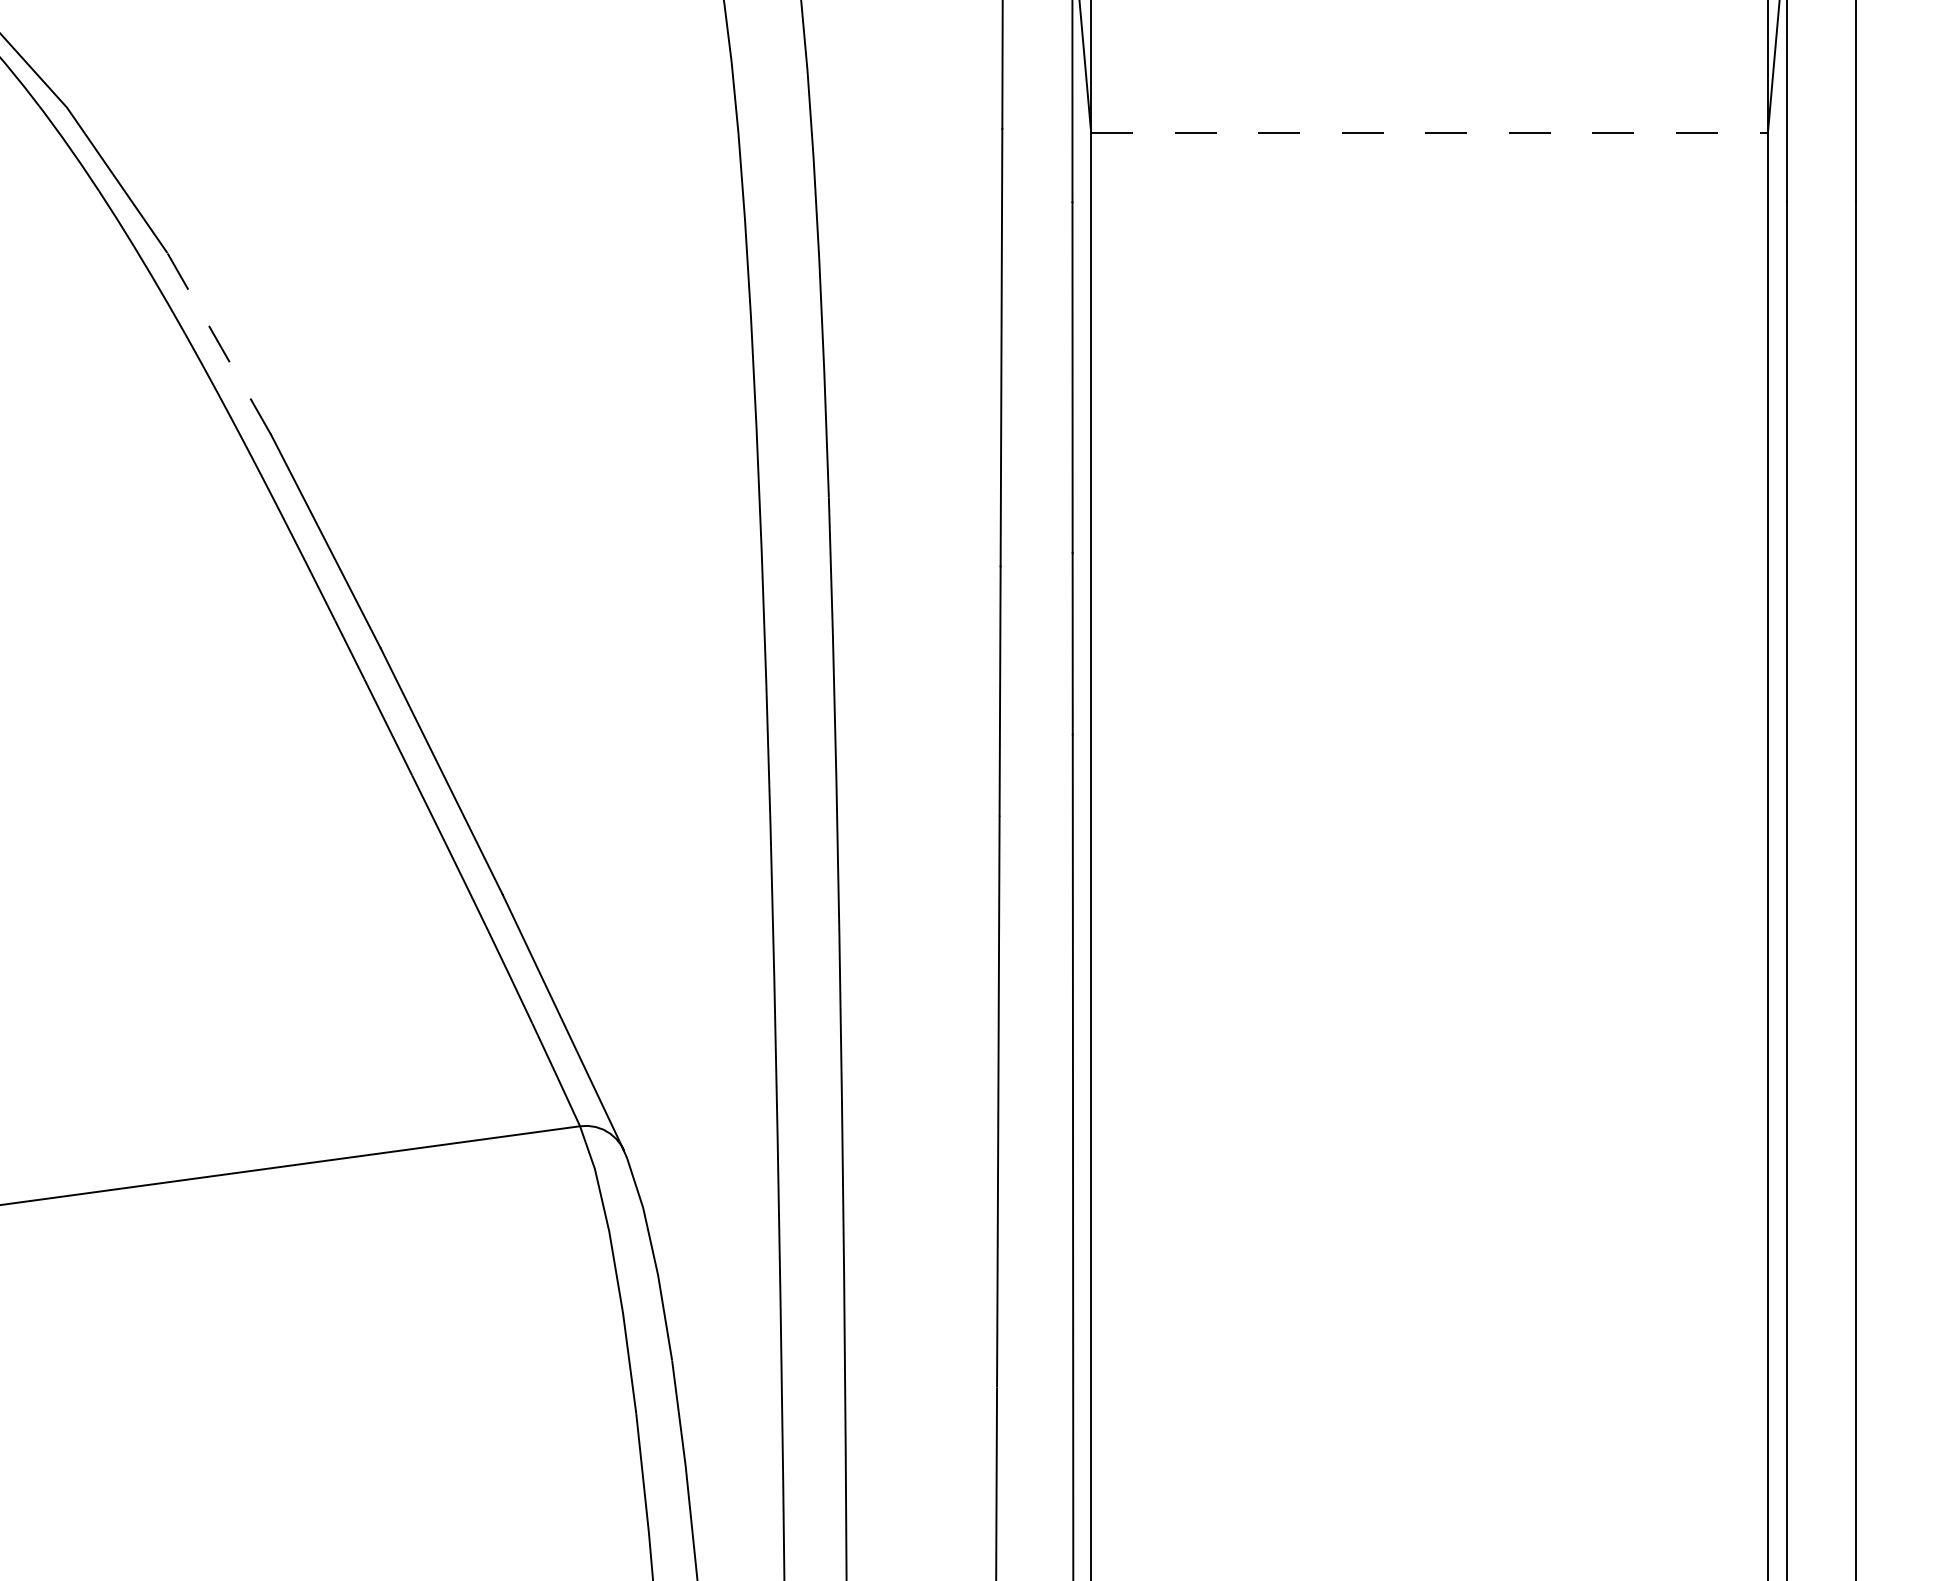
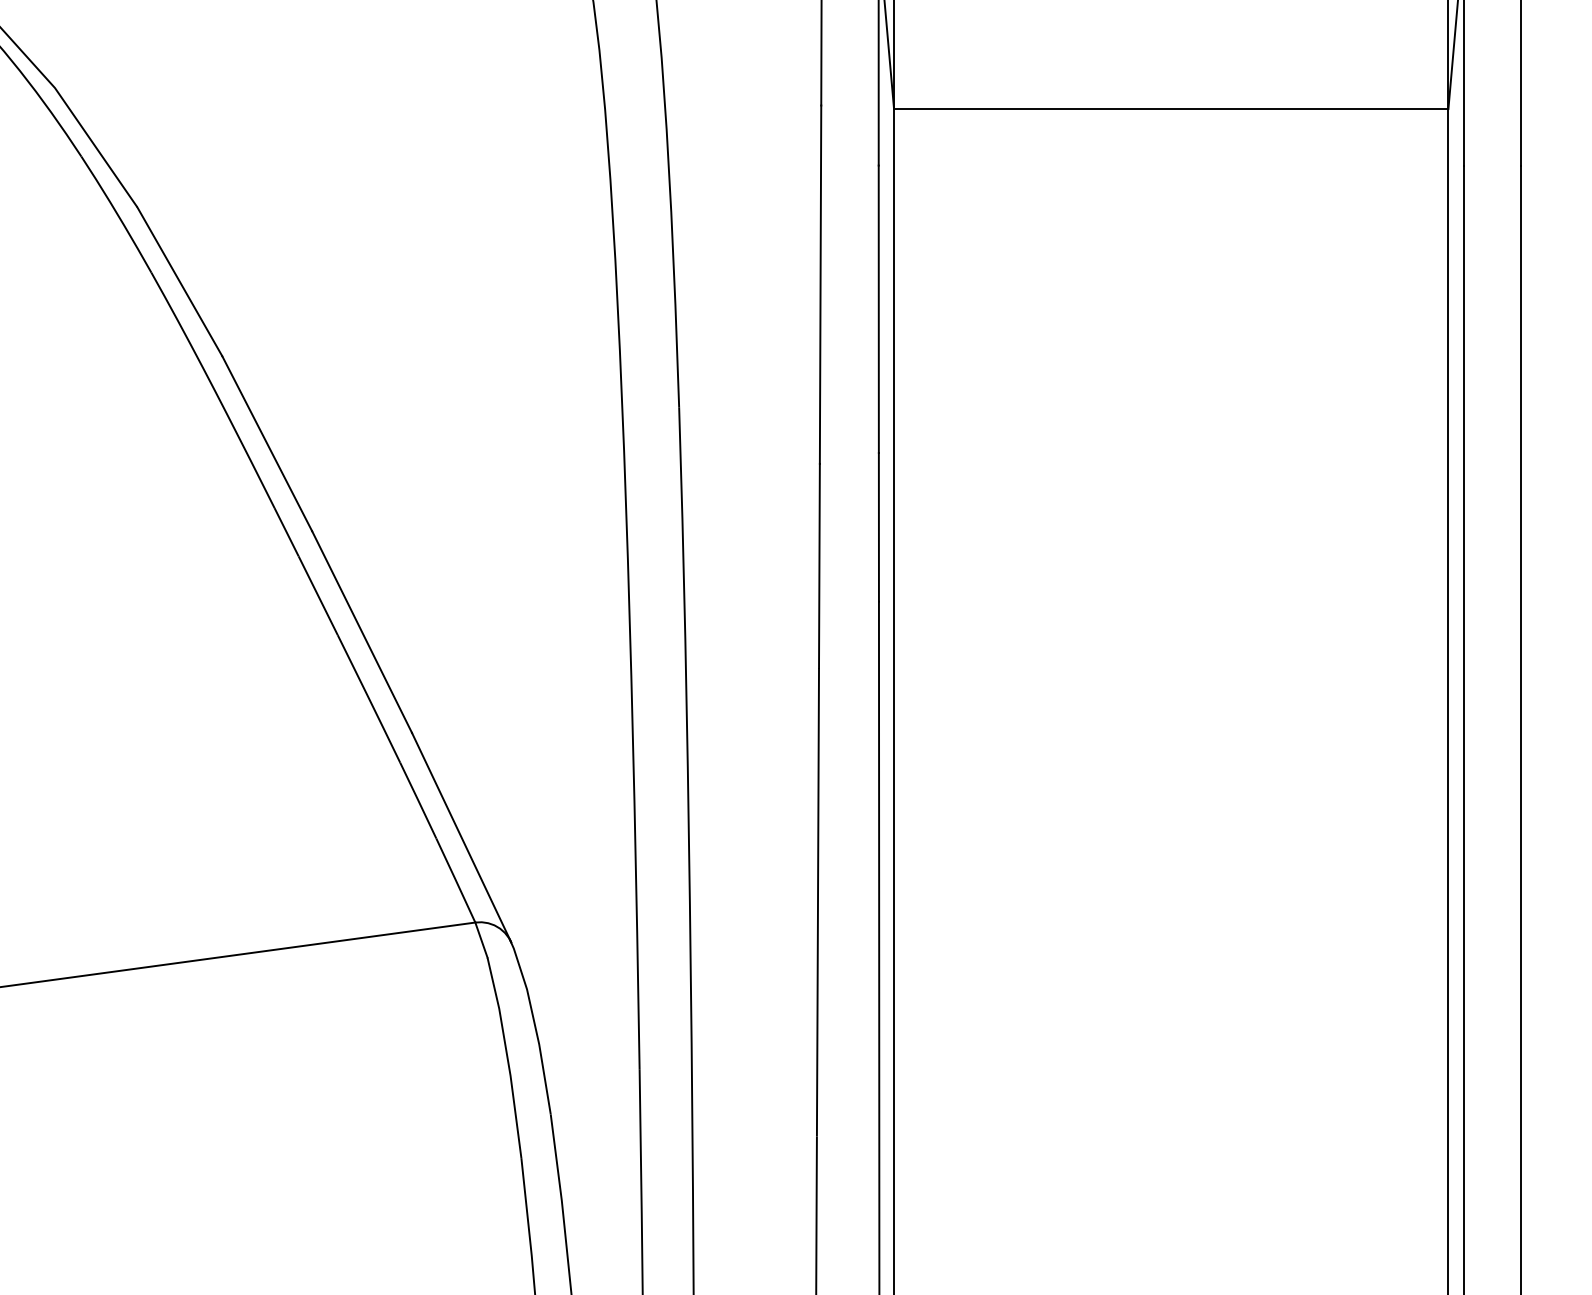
line: (1430, 133) -> (1172, 109), dashed -> solid
line: (219, 343) -> (179, 281), dashed -> solid

